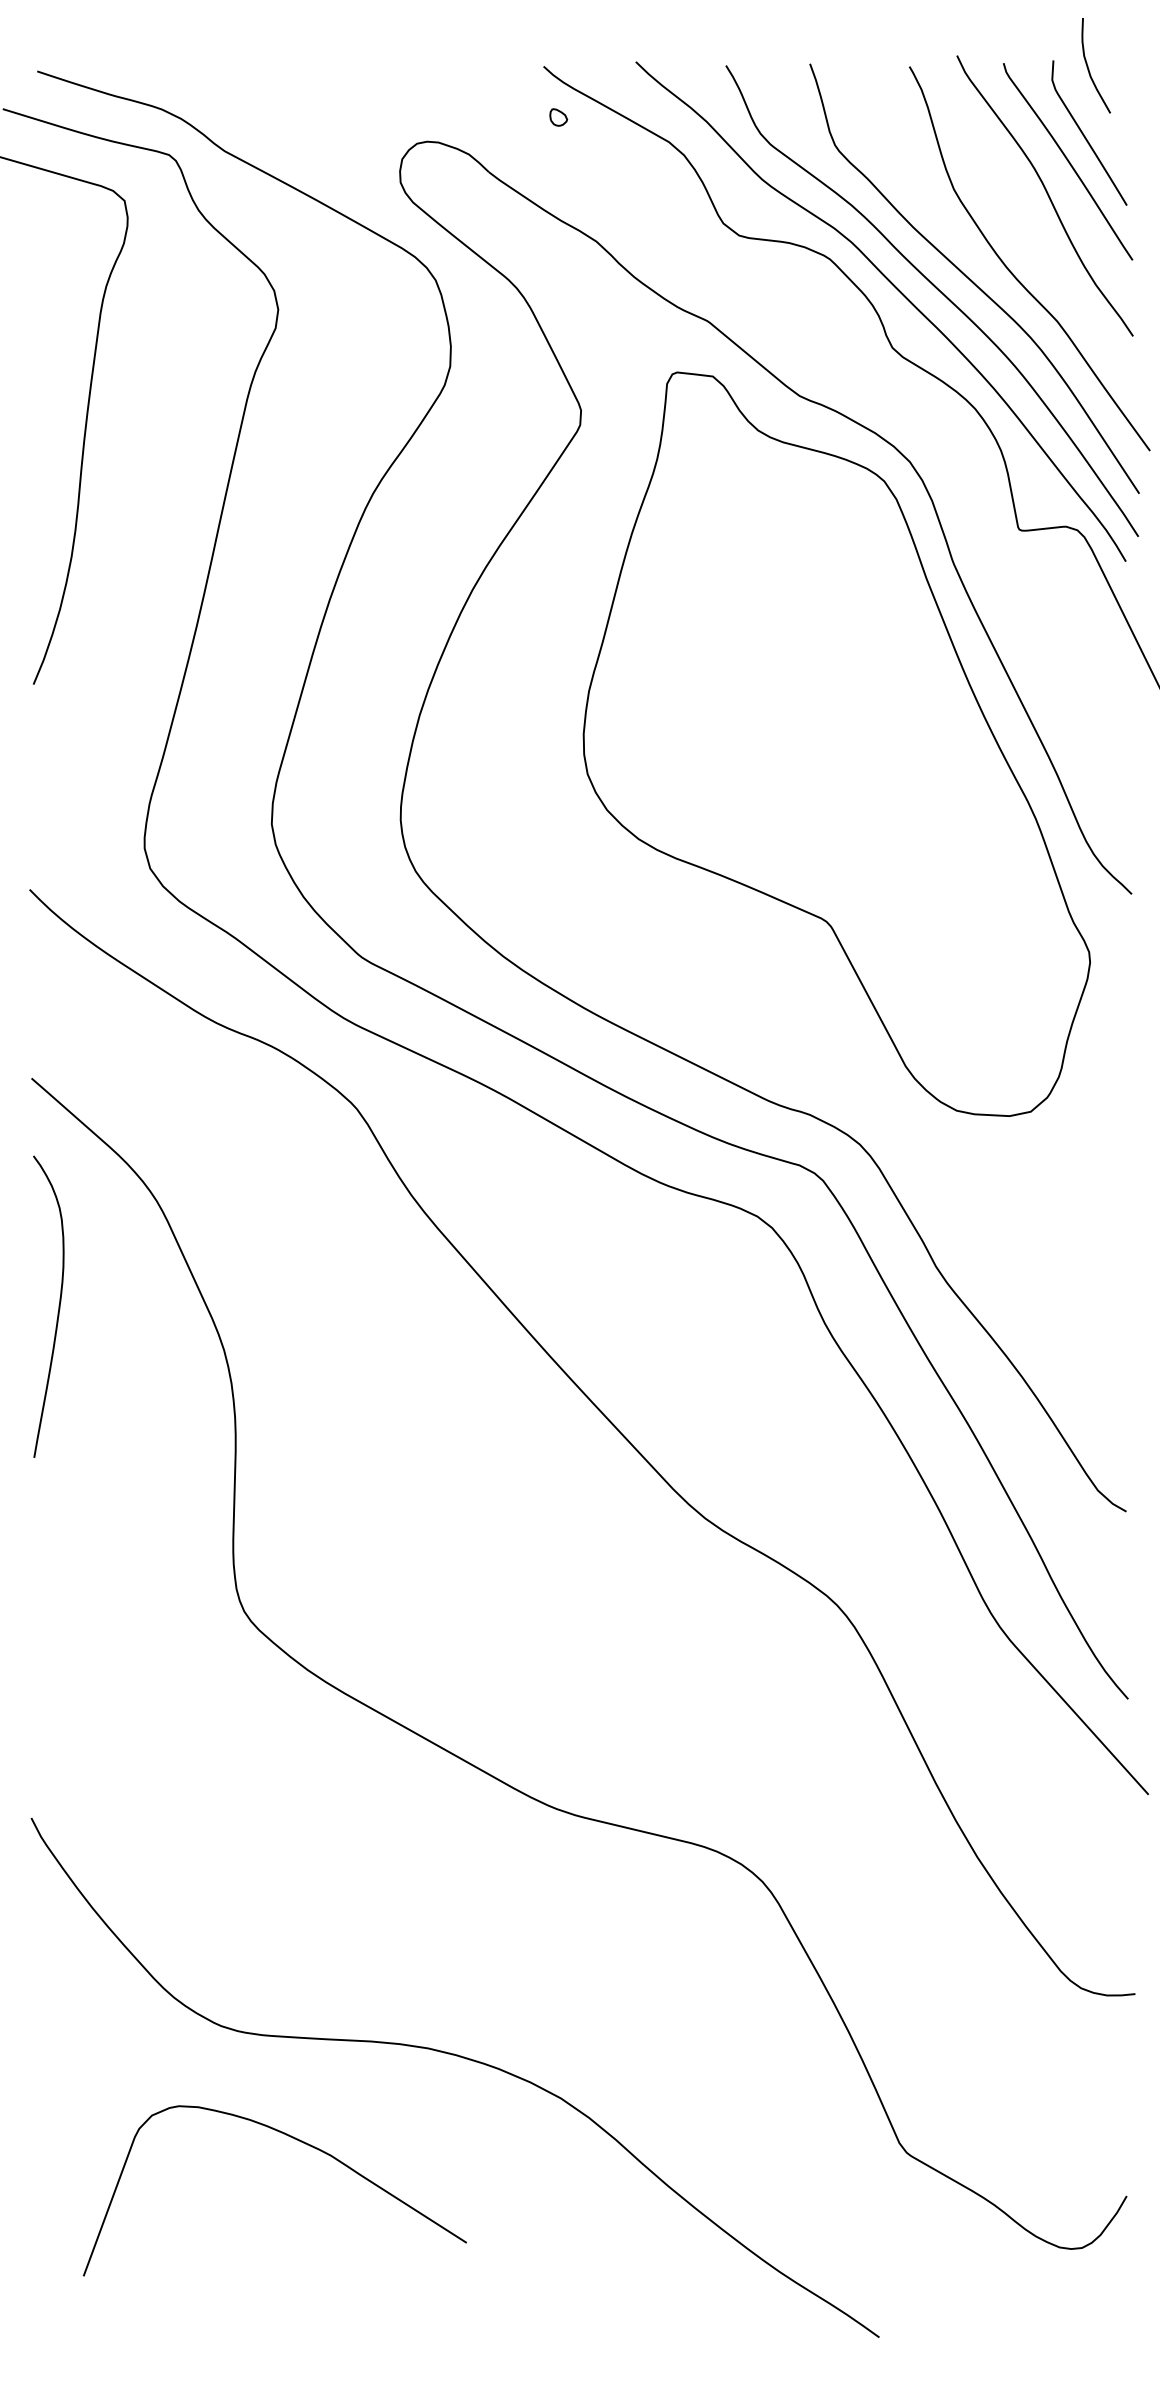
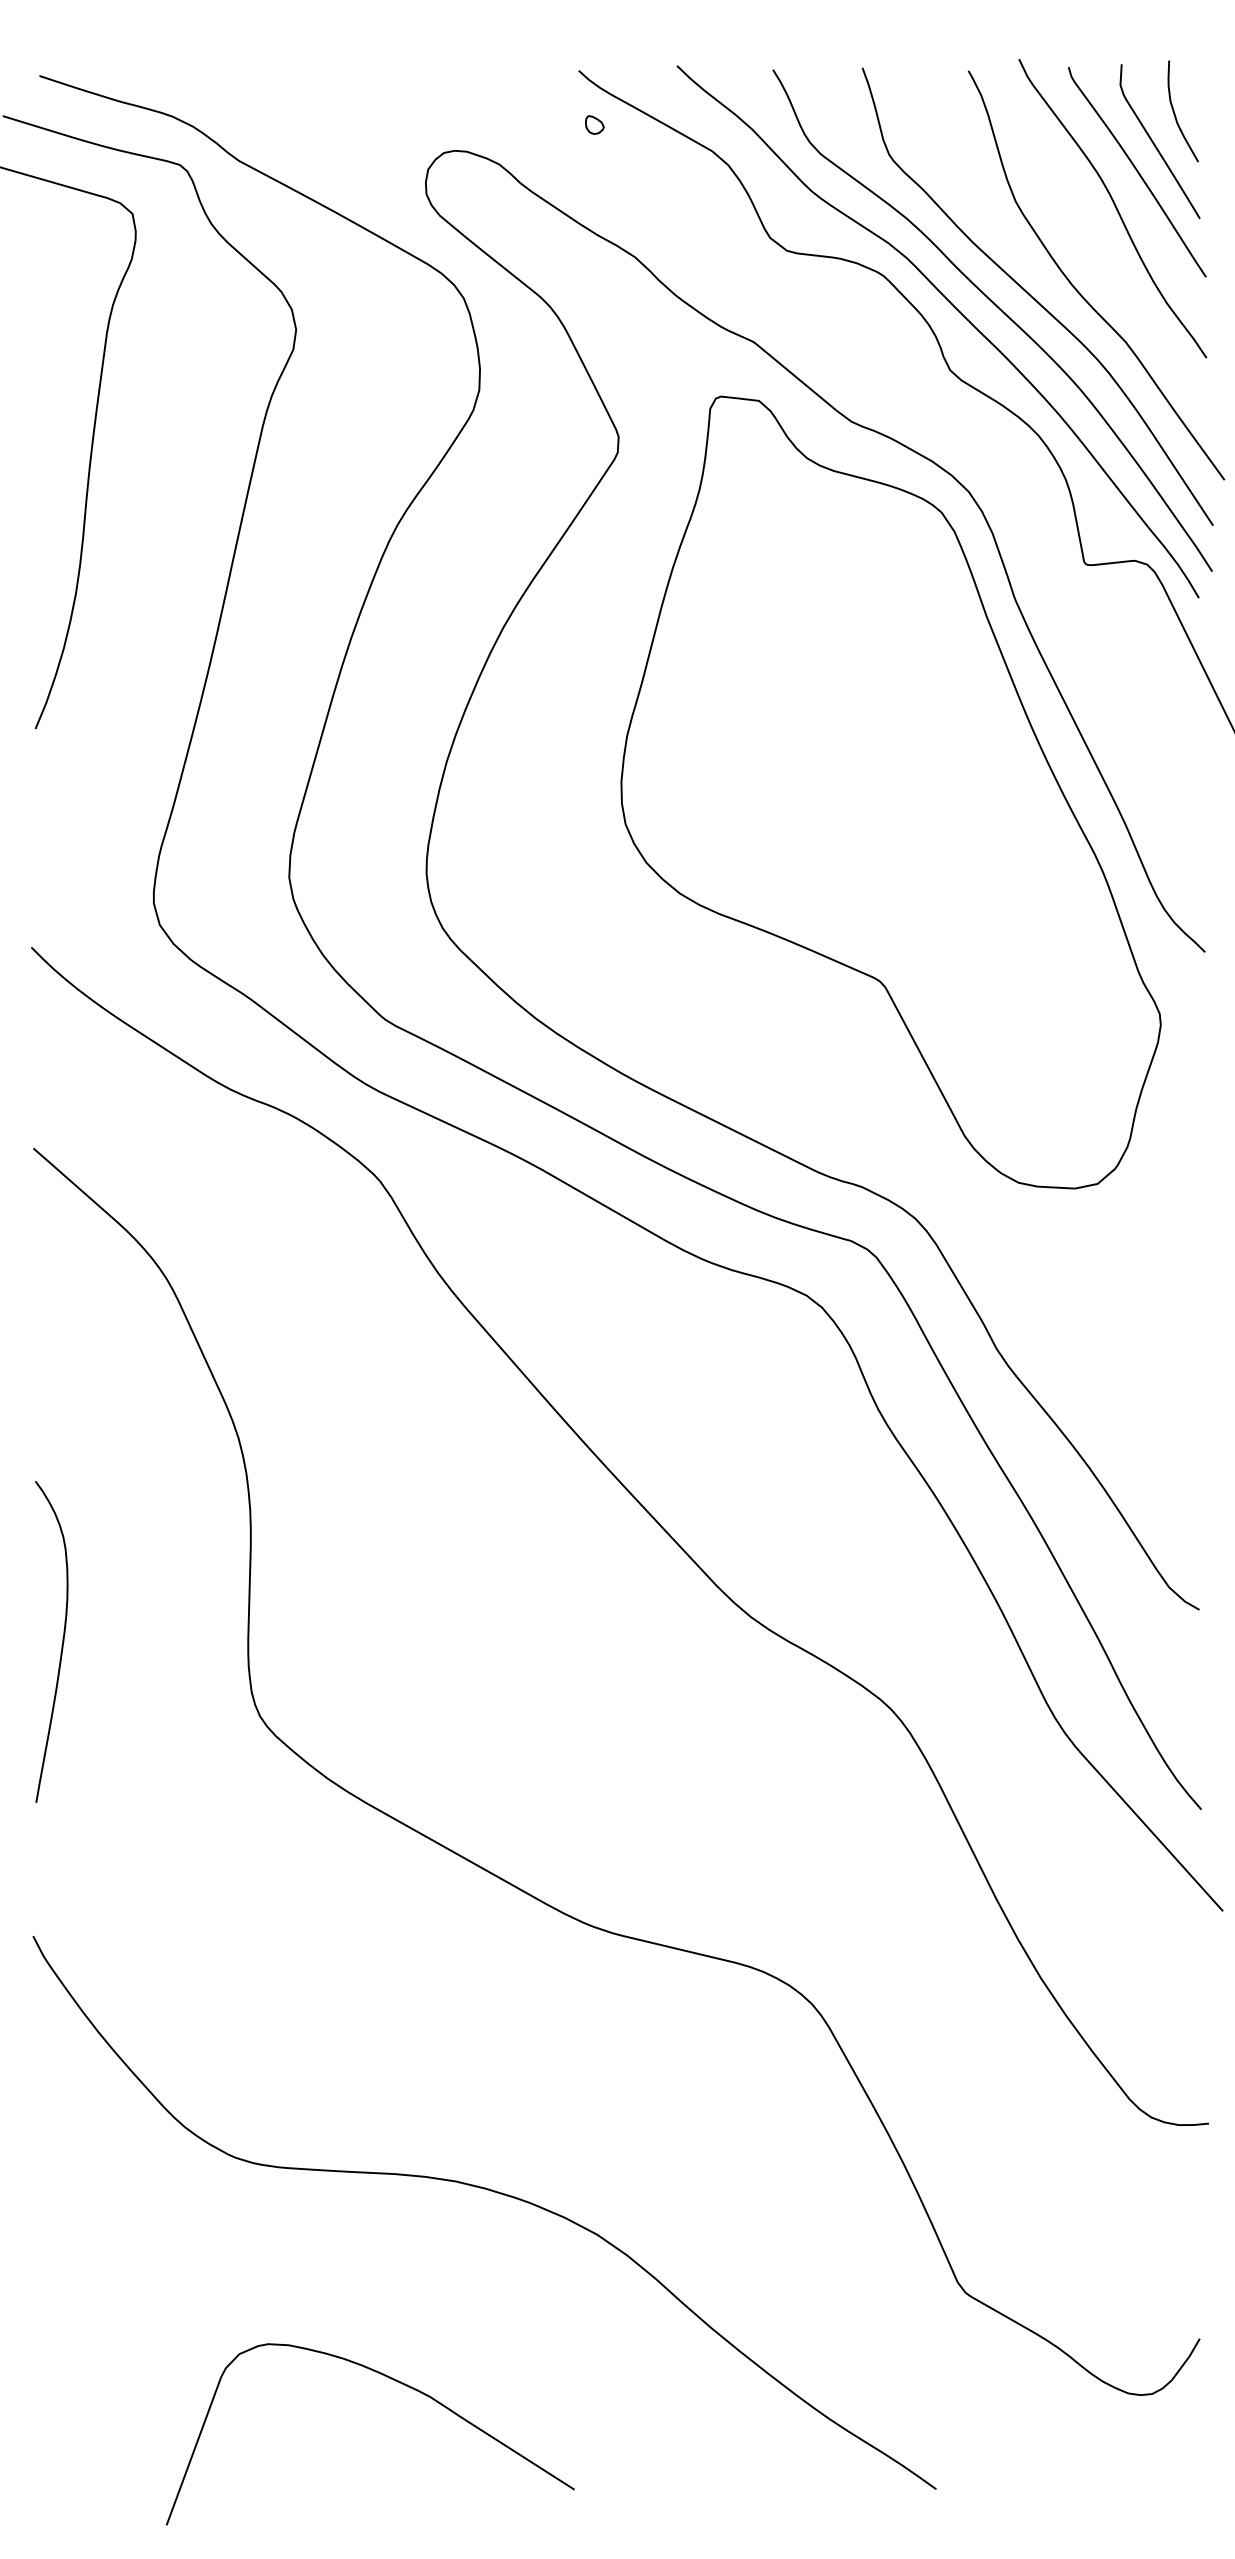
curve: (1088, 65) -> (1175, 111), moved
curve: (58, 1306) -> (62, 1641), moved
curve: (296, 2140) -> (393, 2380), moved

